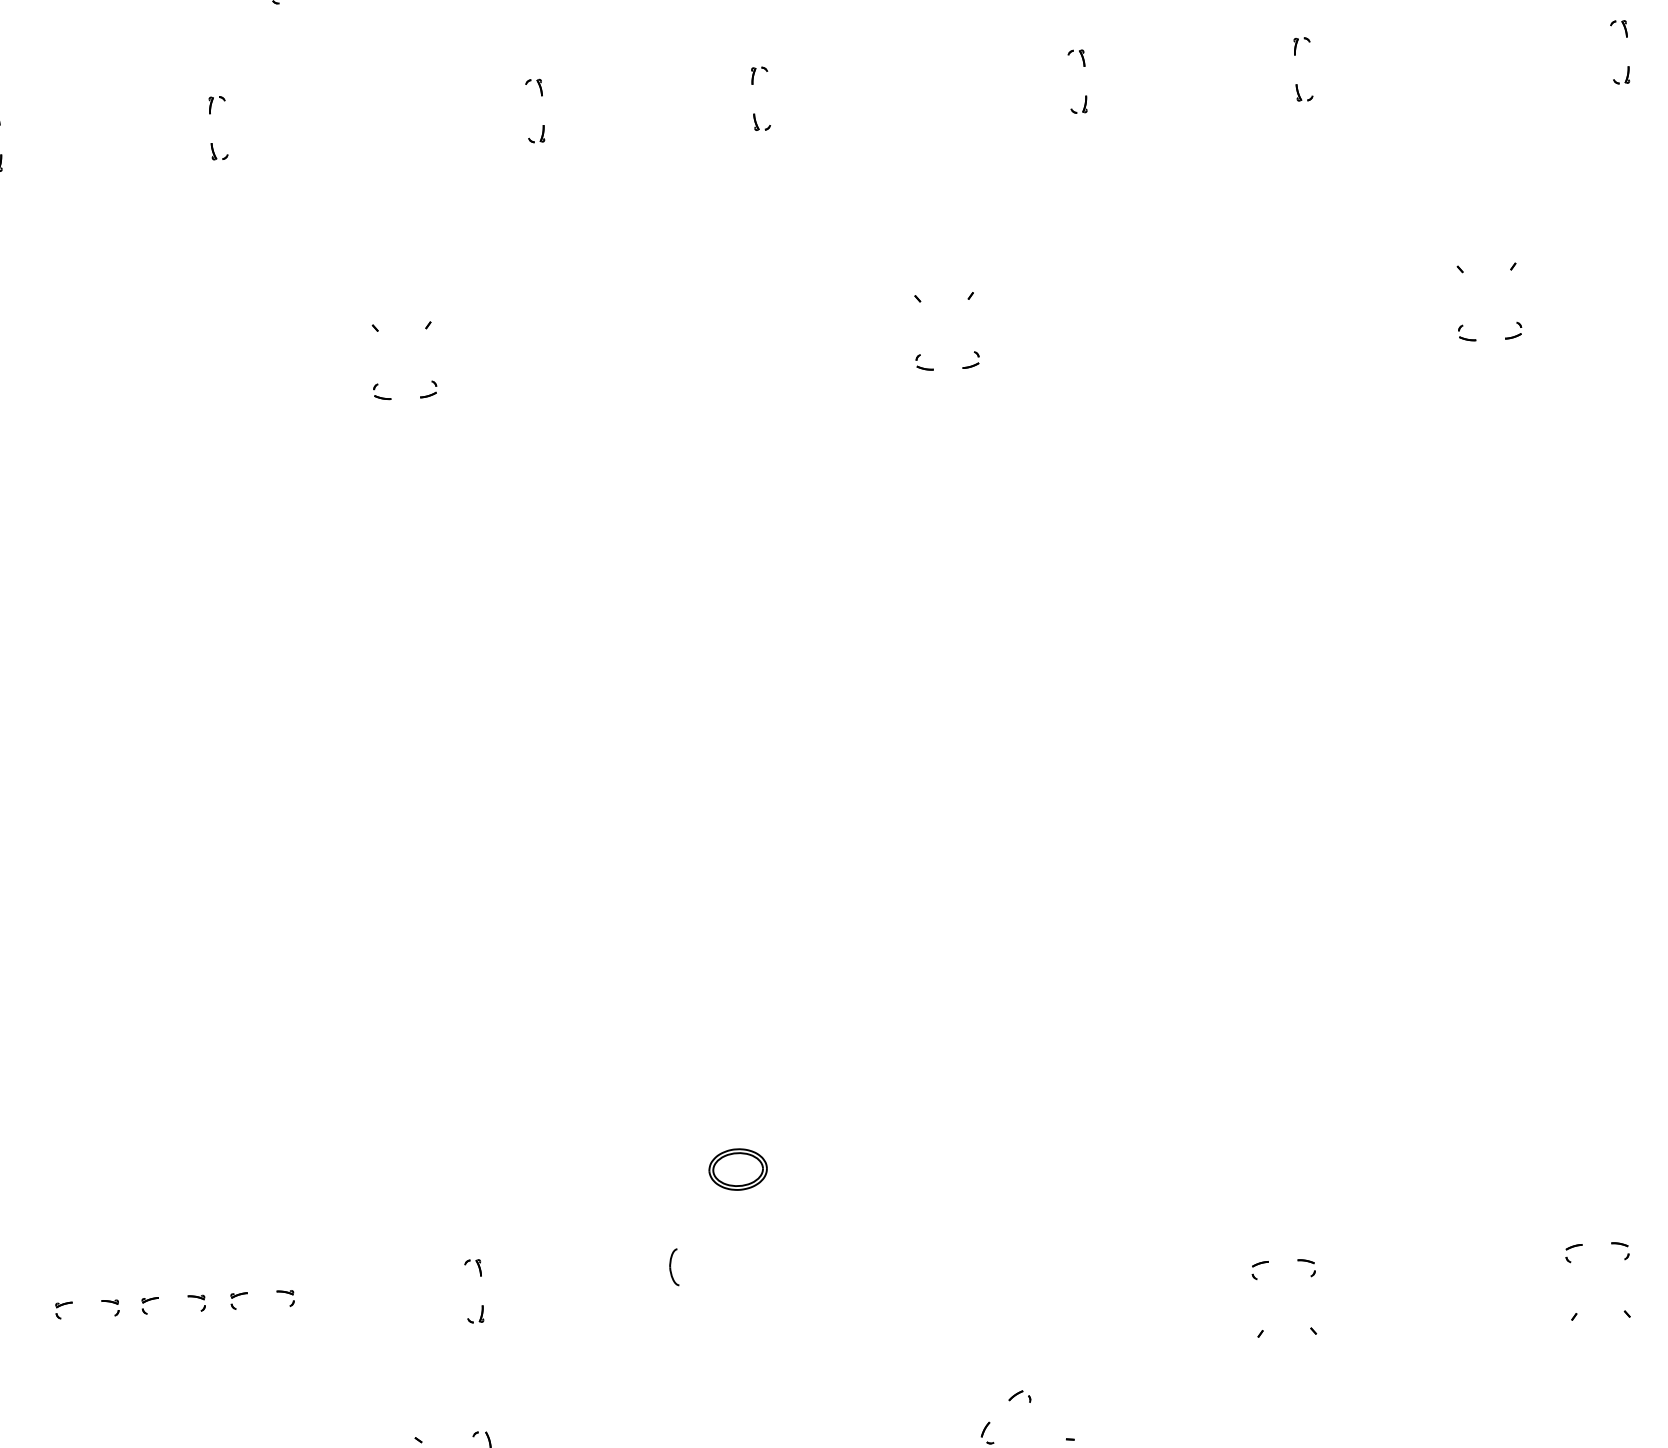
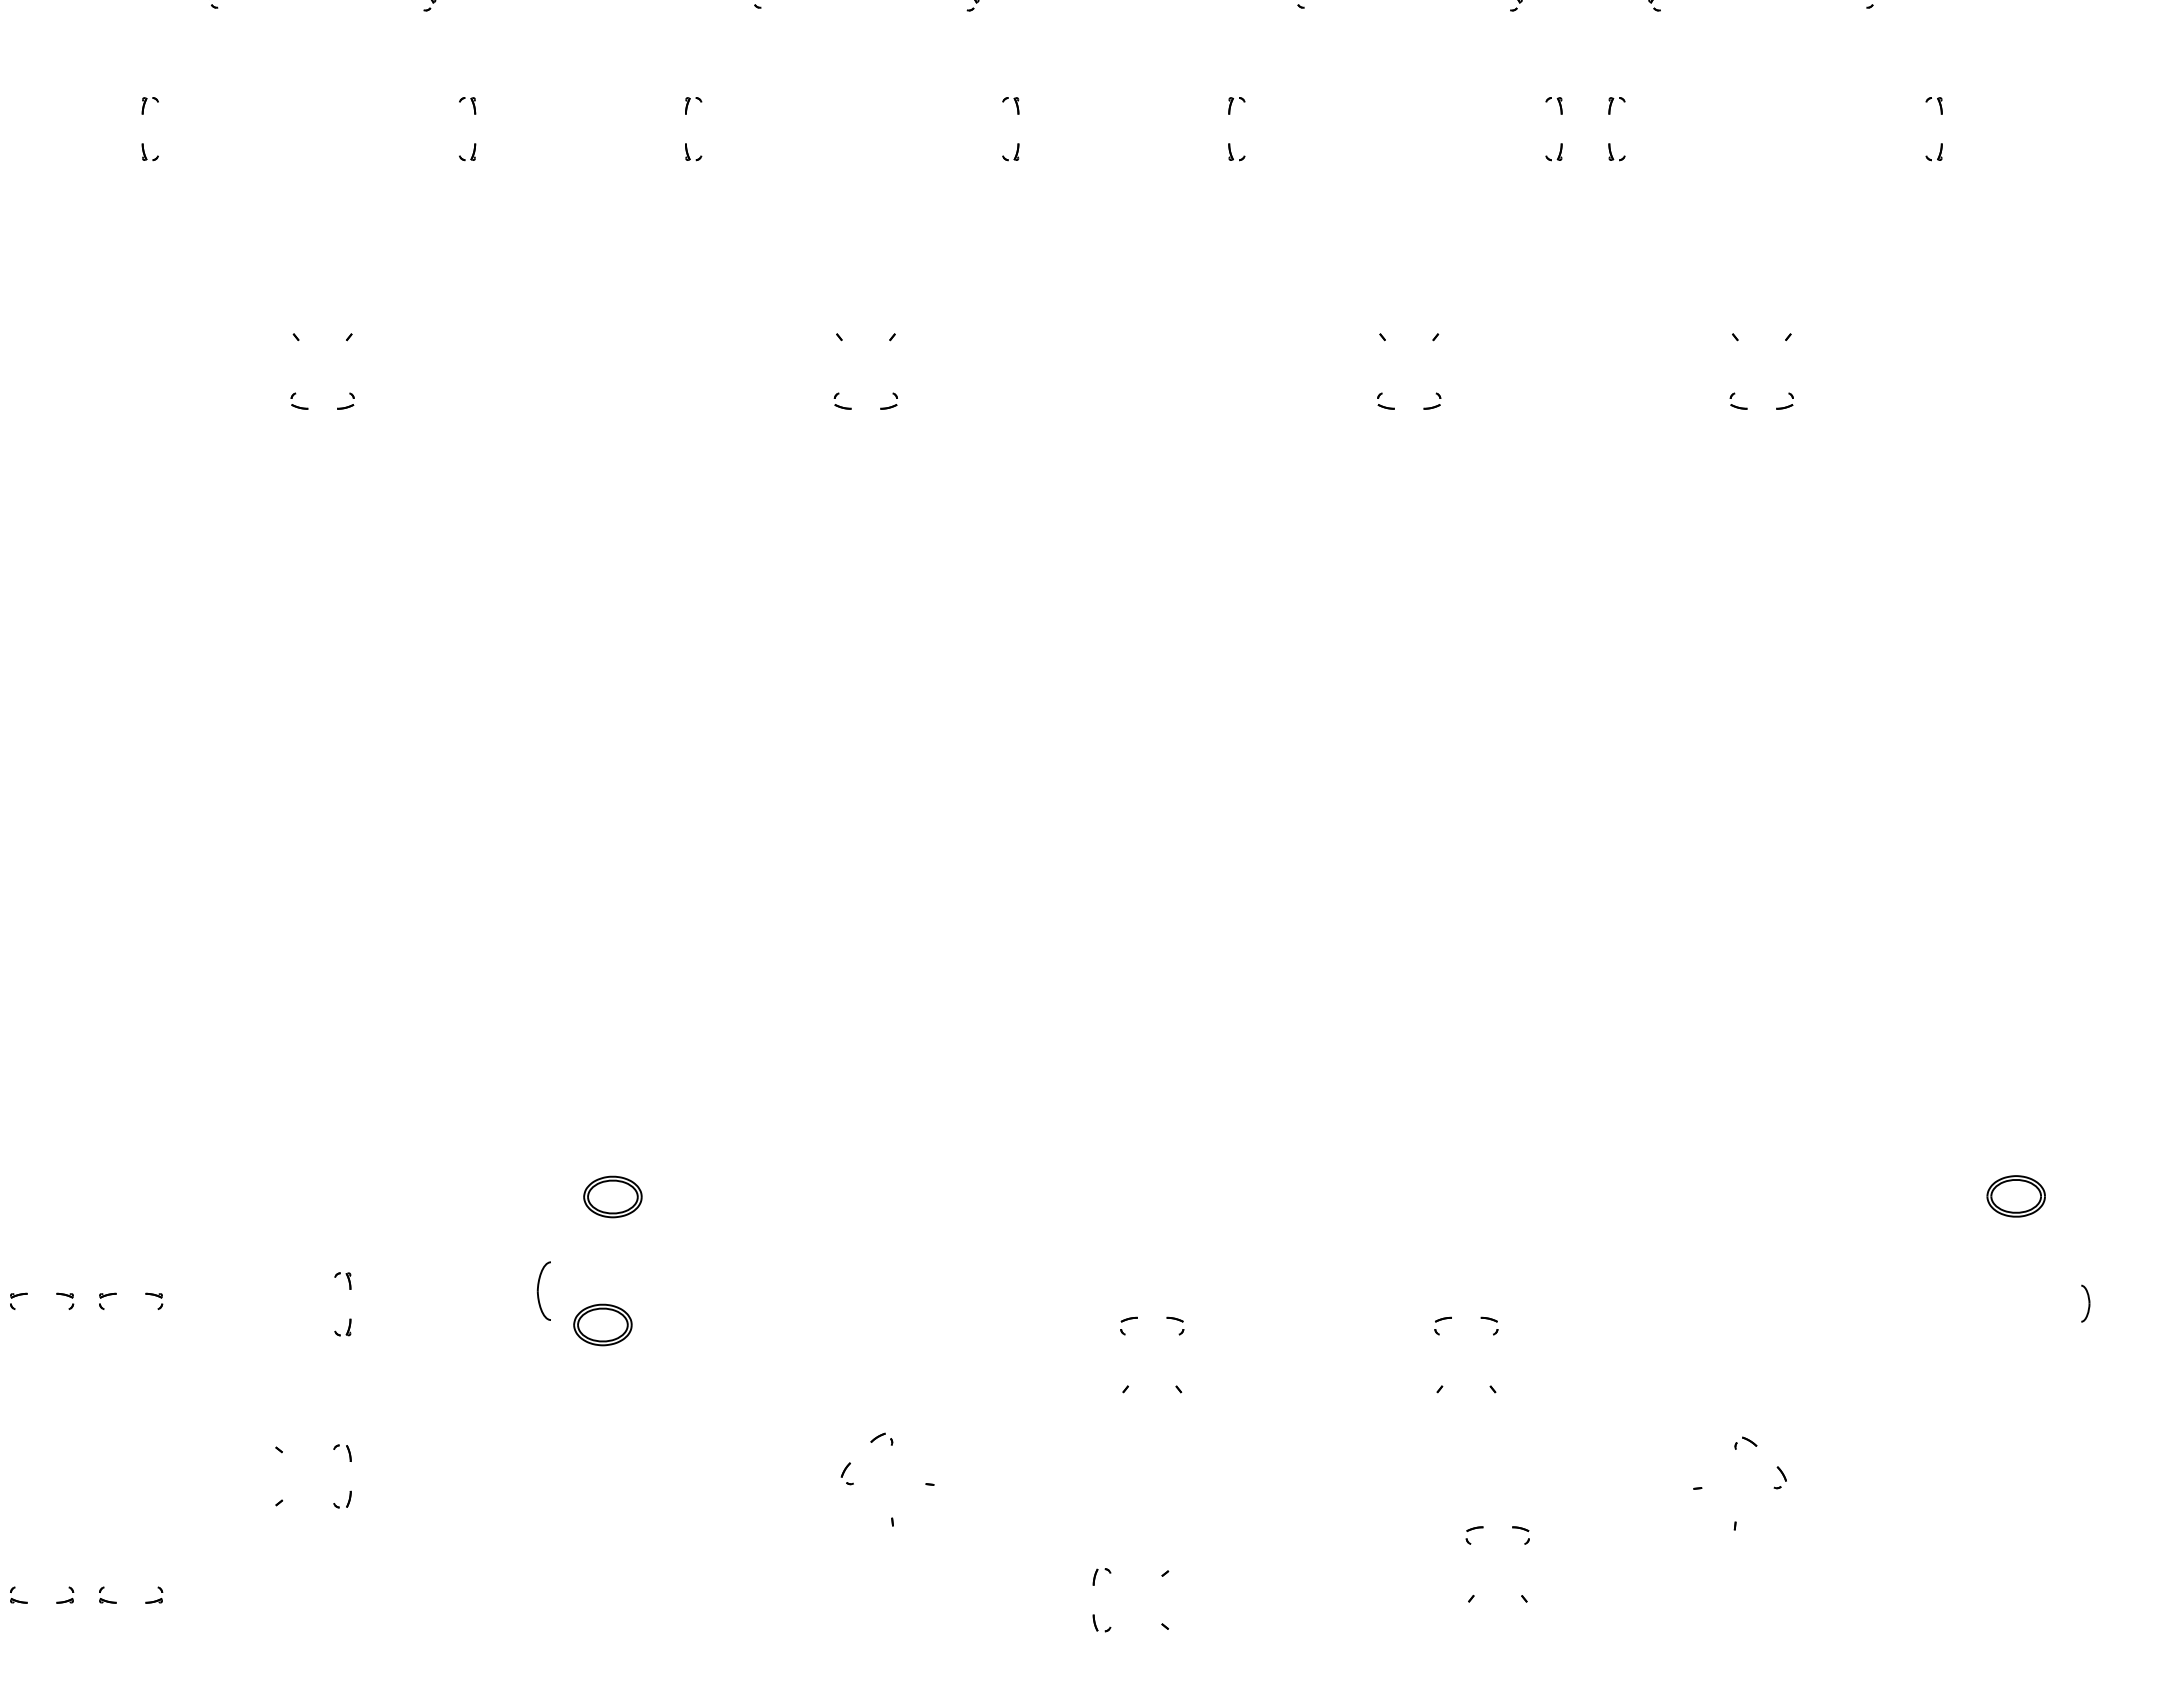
part: (672, 1267) -> (542, 1291), size x1.6
part: (734, 1297) -> (602, 1324), added

